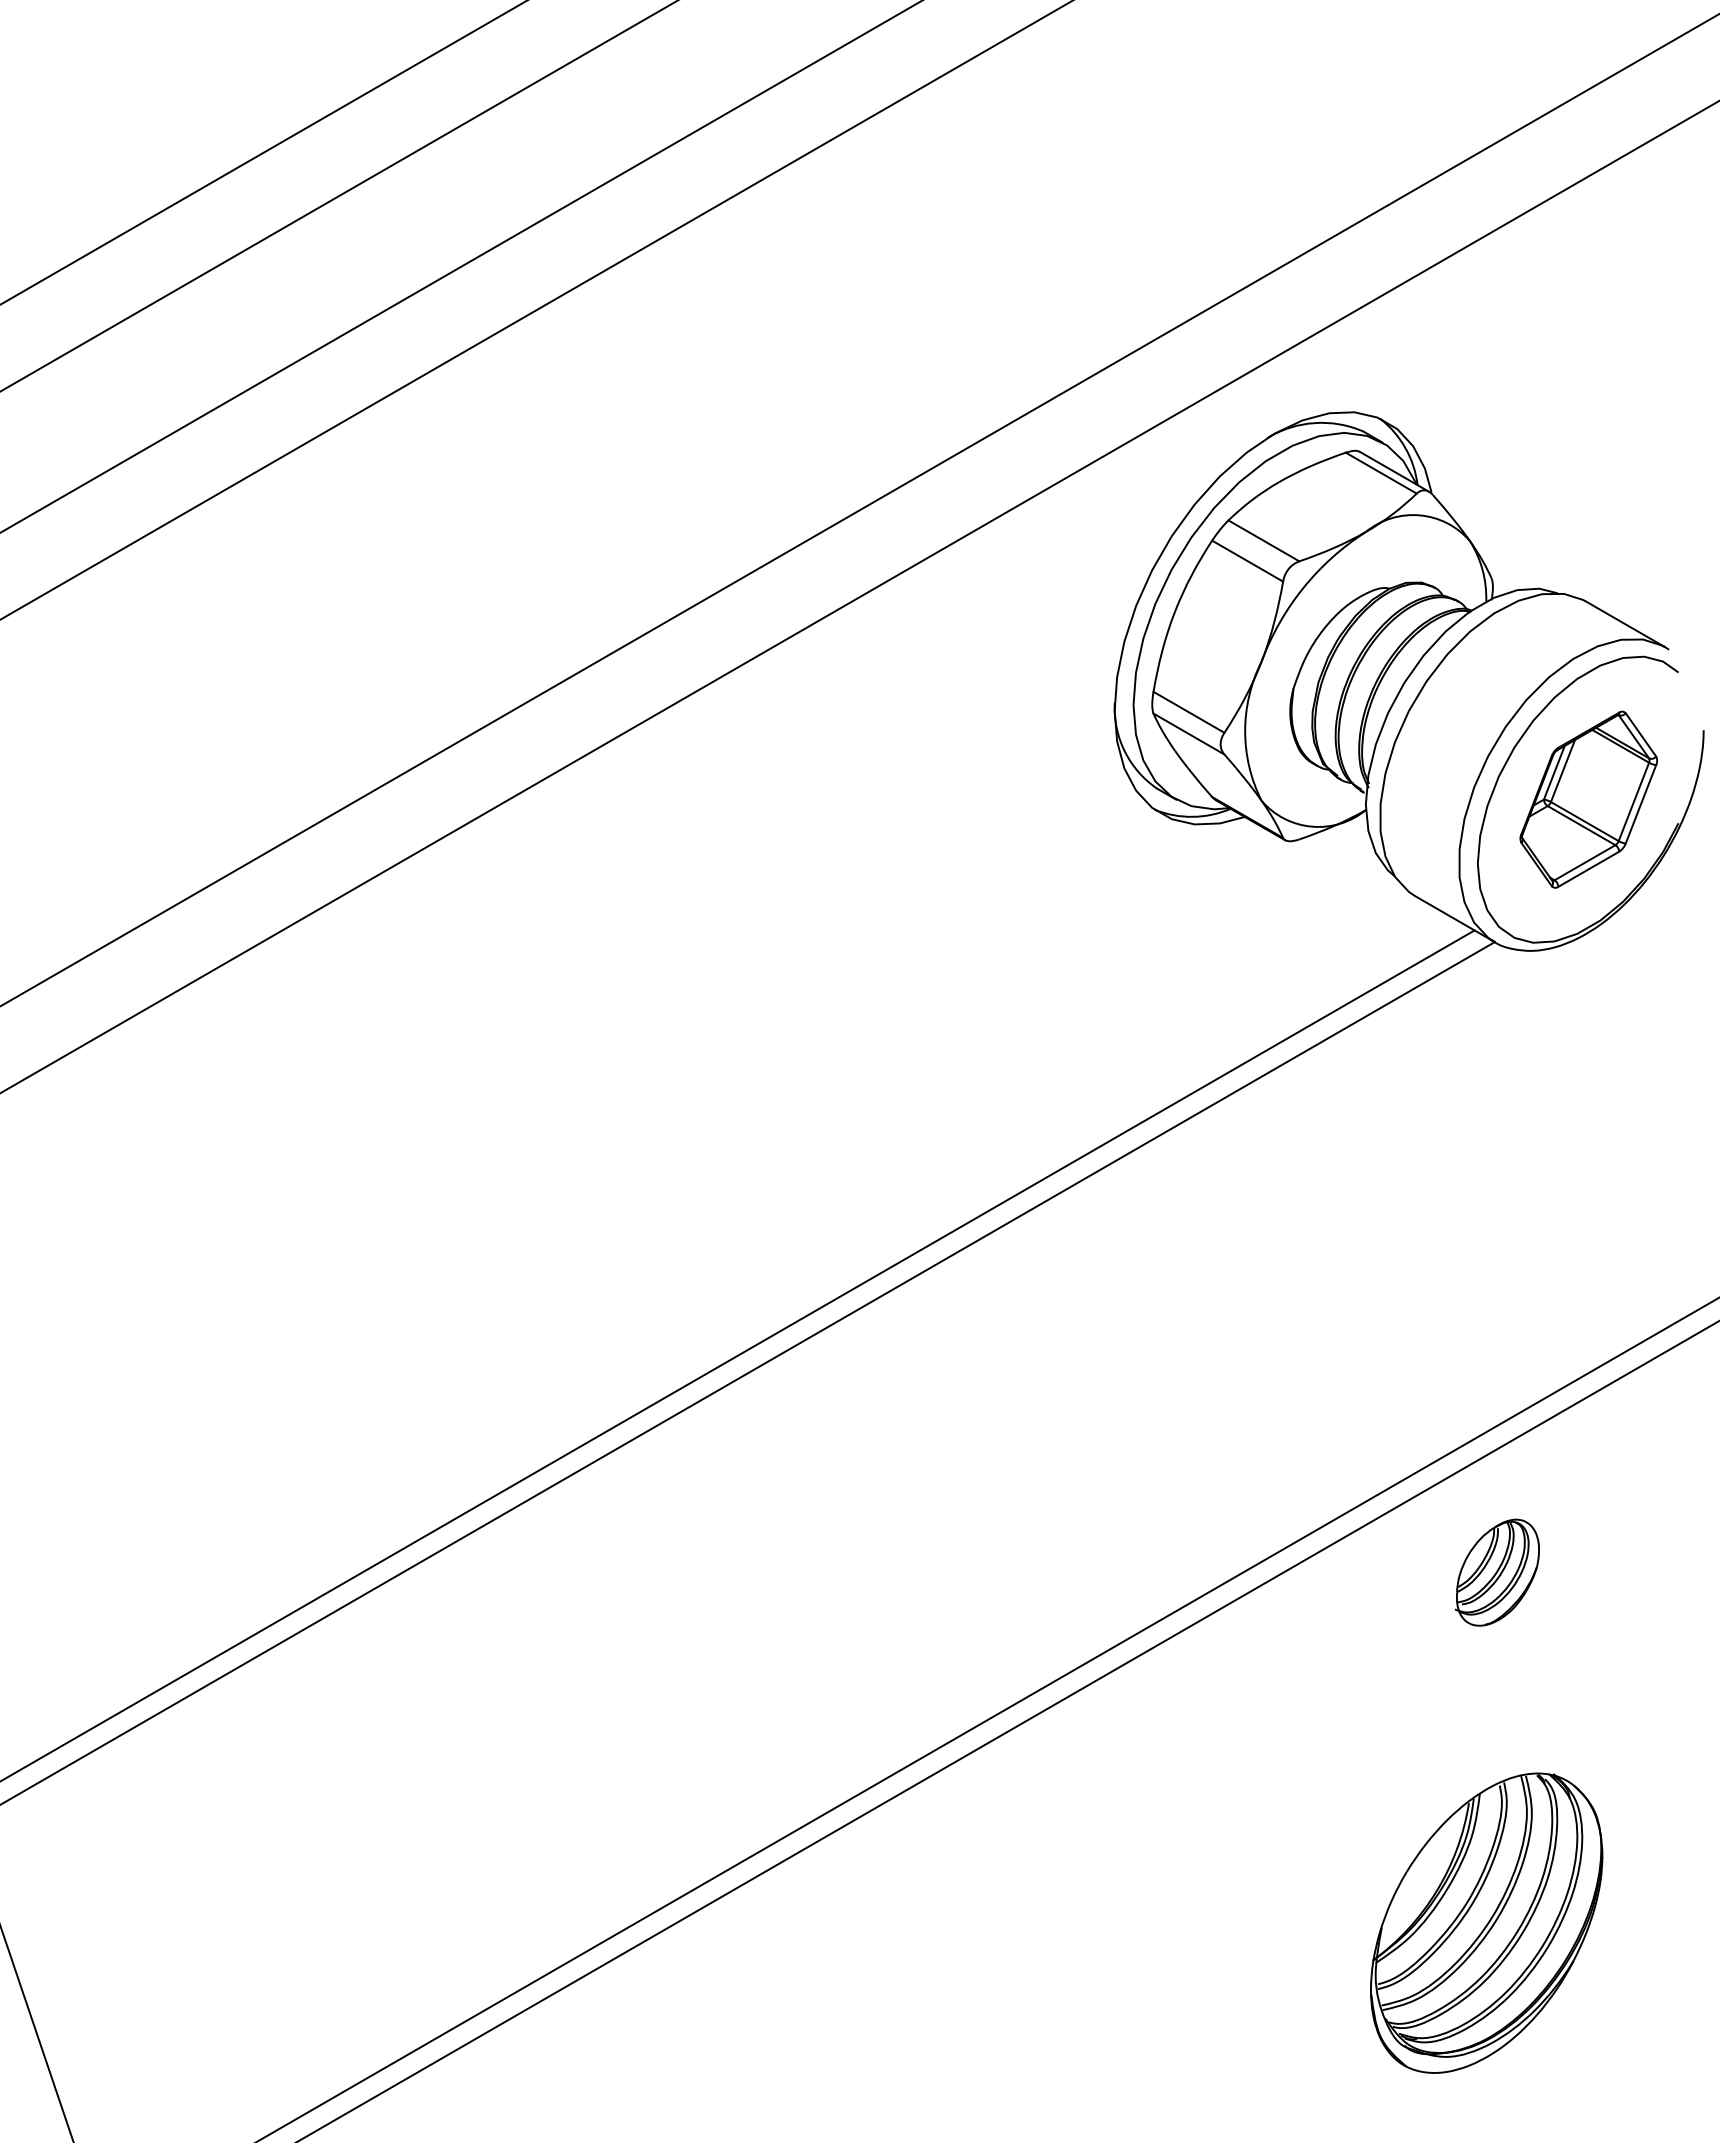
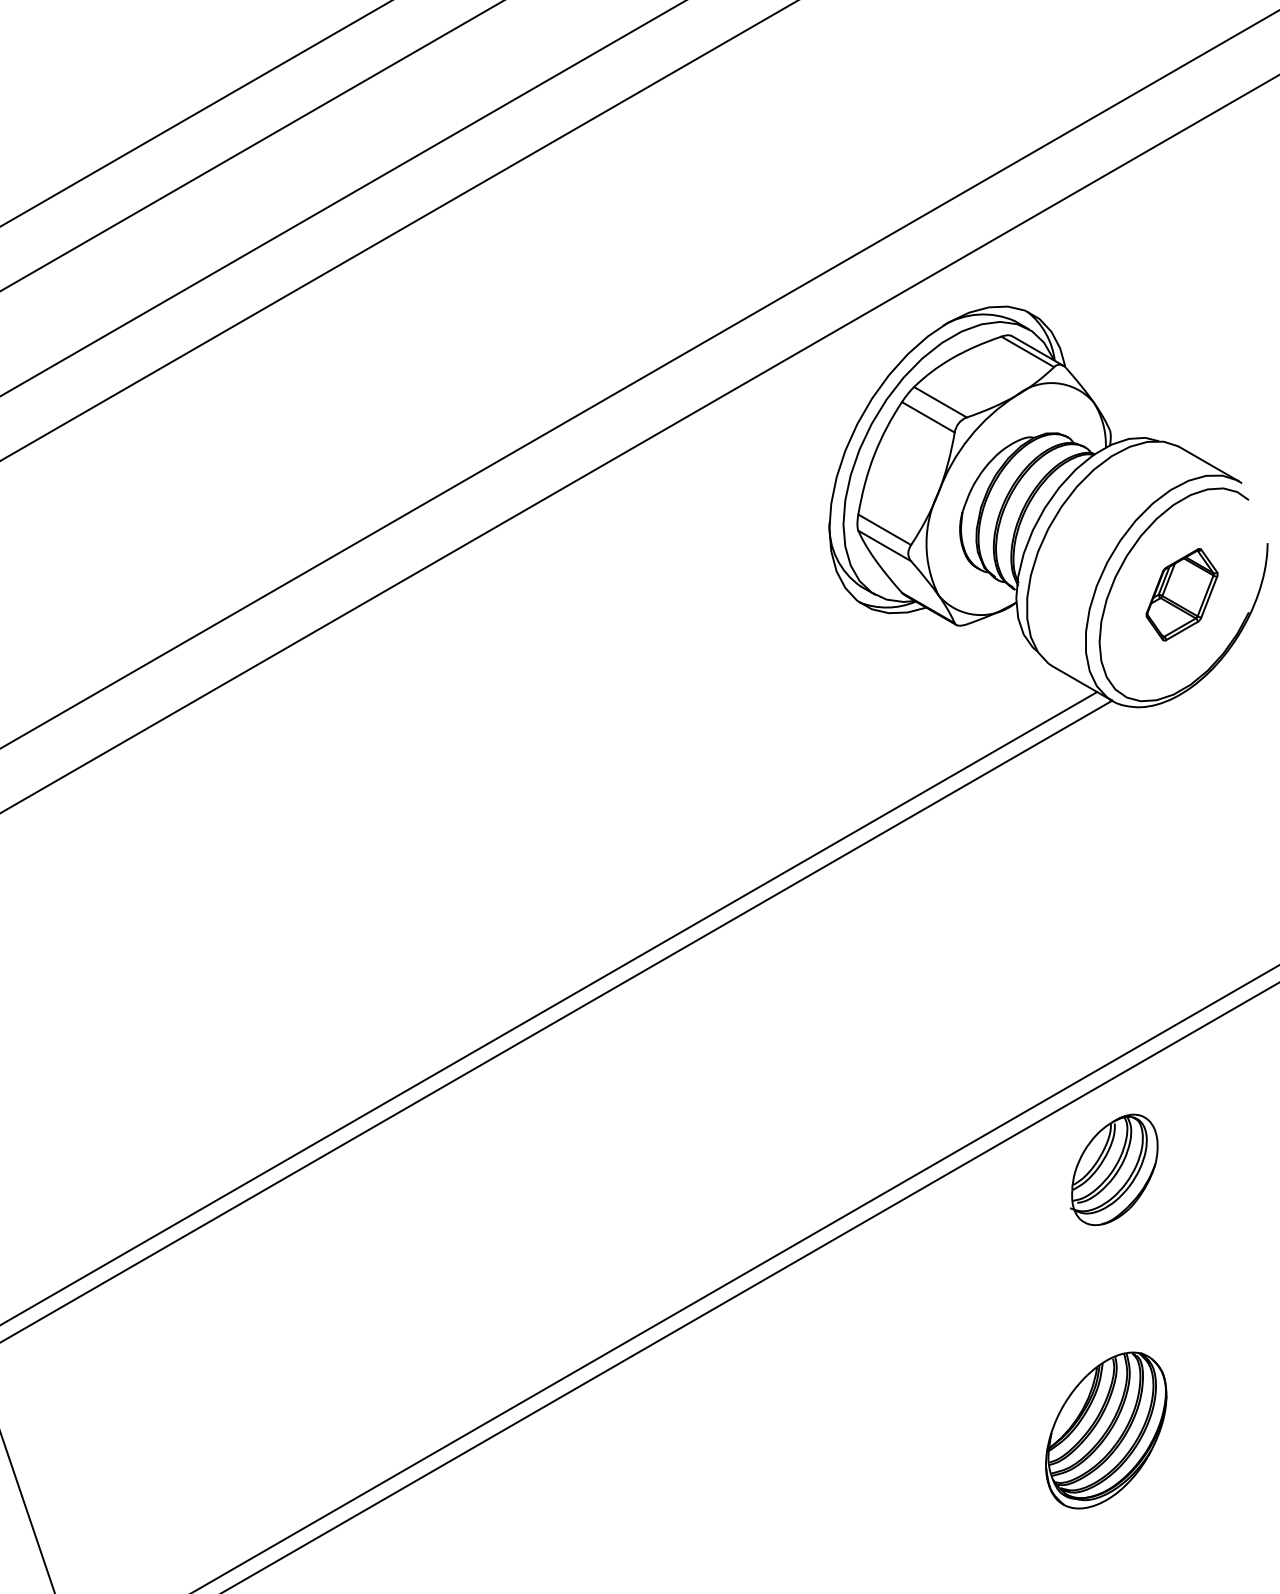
part: (1588, 799) -> (1181, 594), size x0.7
part: (1496, 1572) -> (1113, 1169), size x1.4
part: (1486, 1922) -> (1106, 1430), size x0.7

